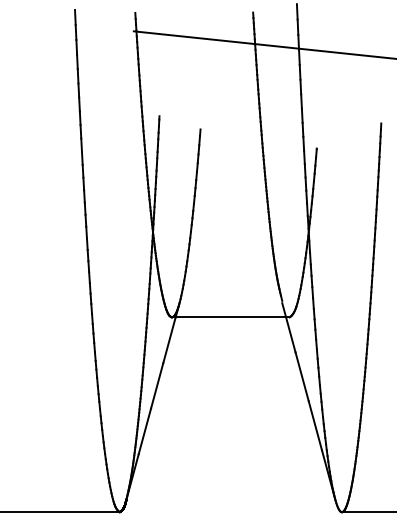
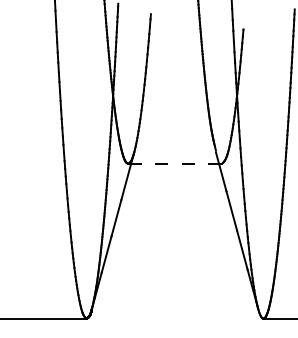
line: (229, 317) -> (173, 163), solid -> dashed

